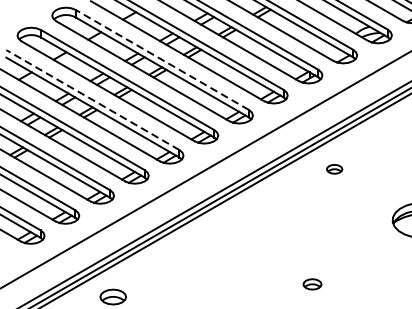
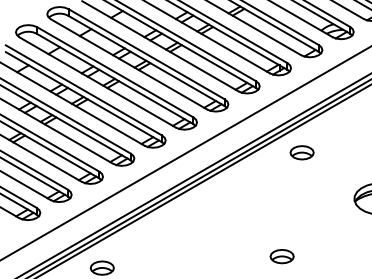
line: (162, 59) -> (146, 53), dashed -> solid
line: (92, 100) -> (83, 90), dashed -> solid
part: (334, 168) -> (301, 152), size x1.67
part: (311, 284) -> (281, 256), size x1.43

